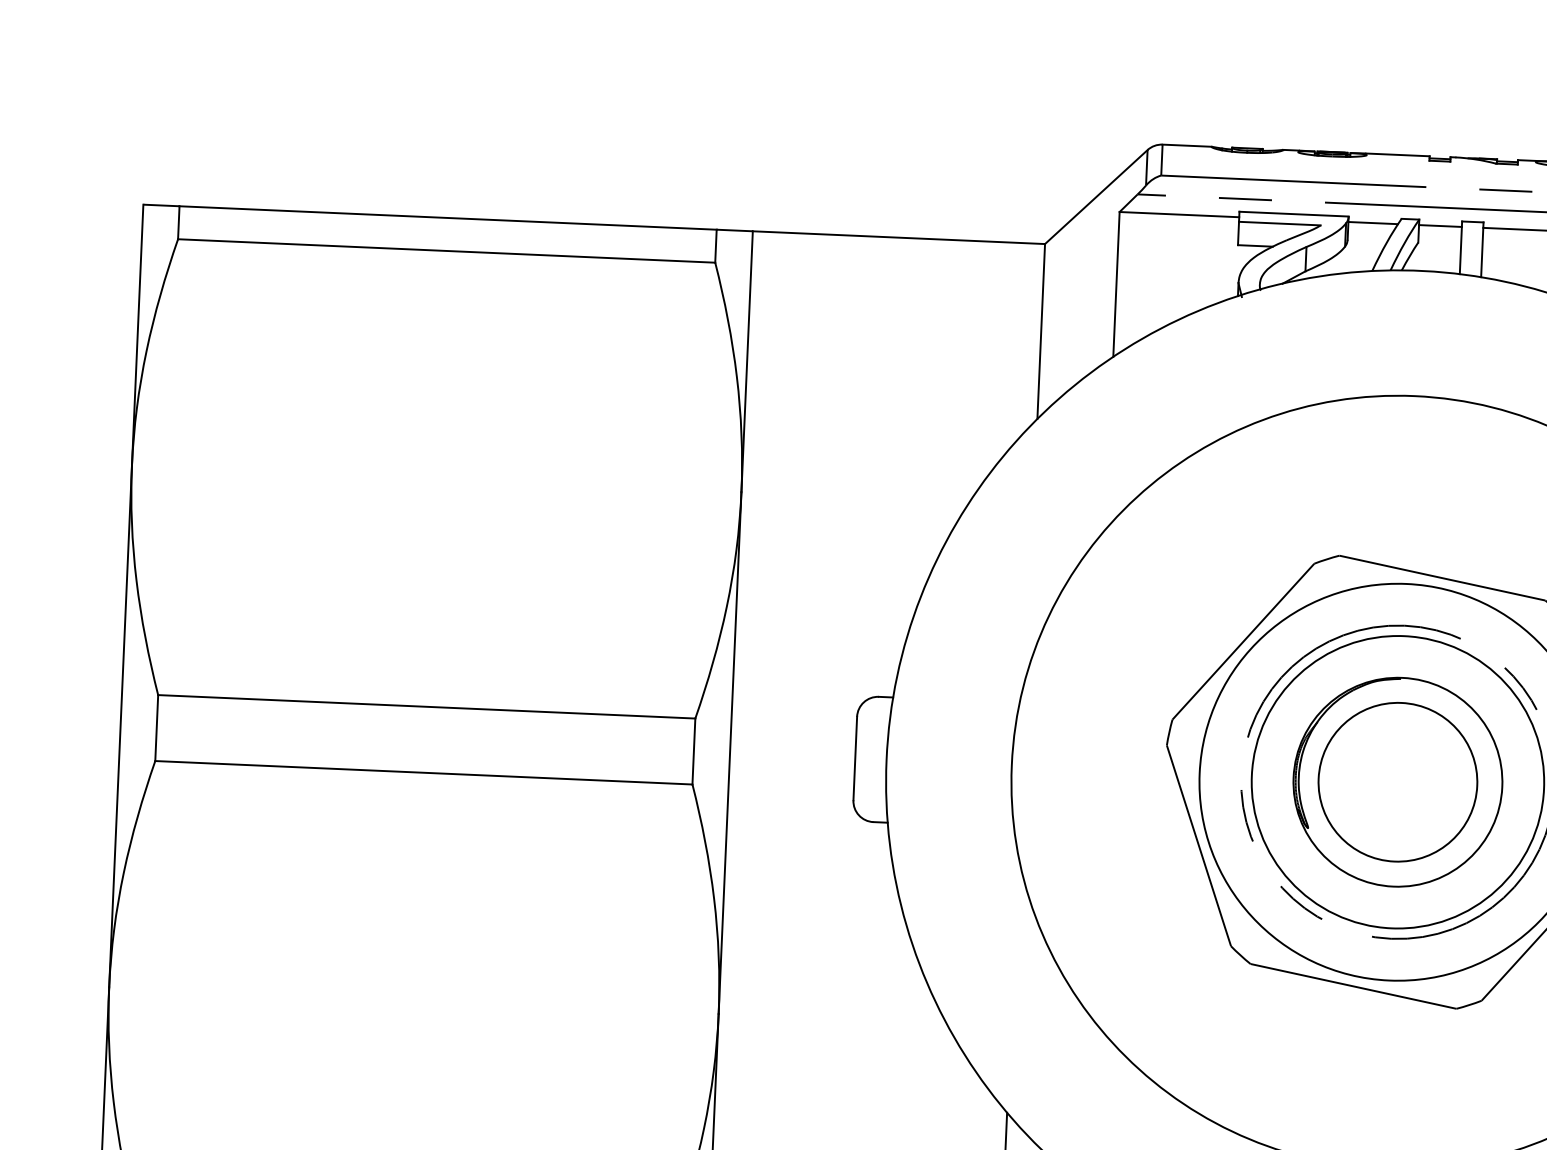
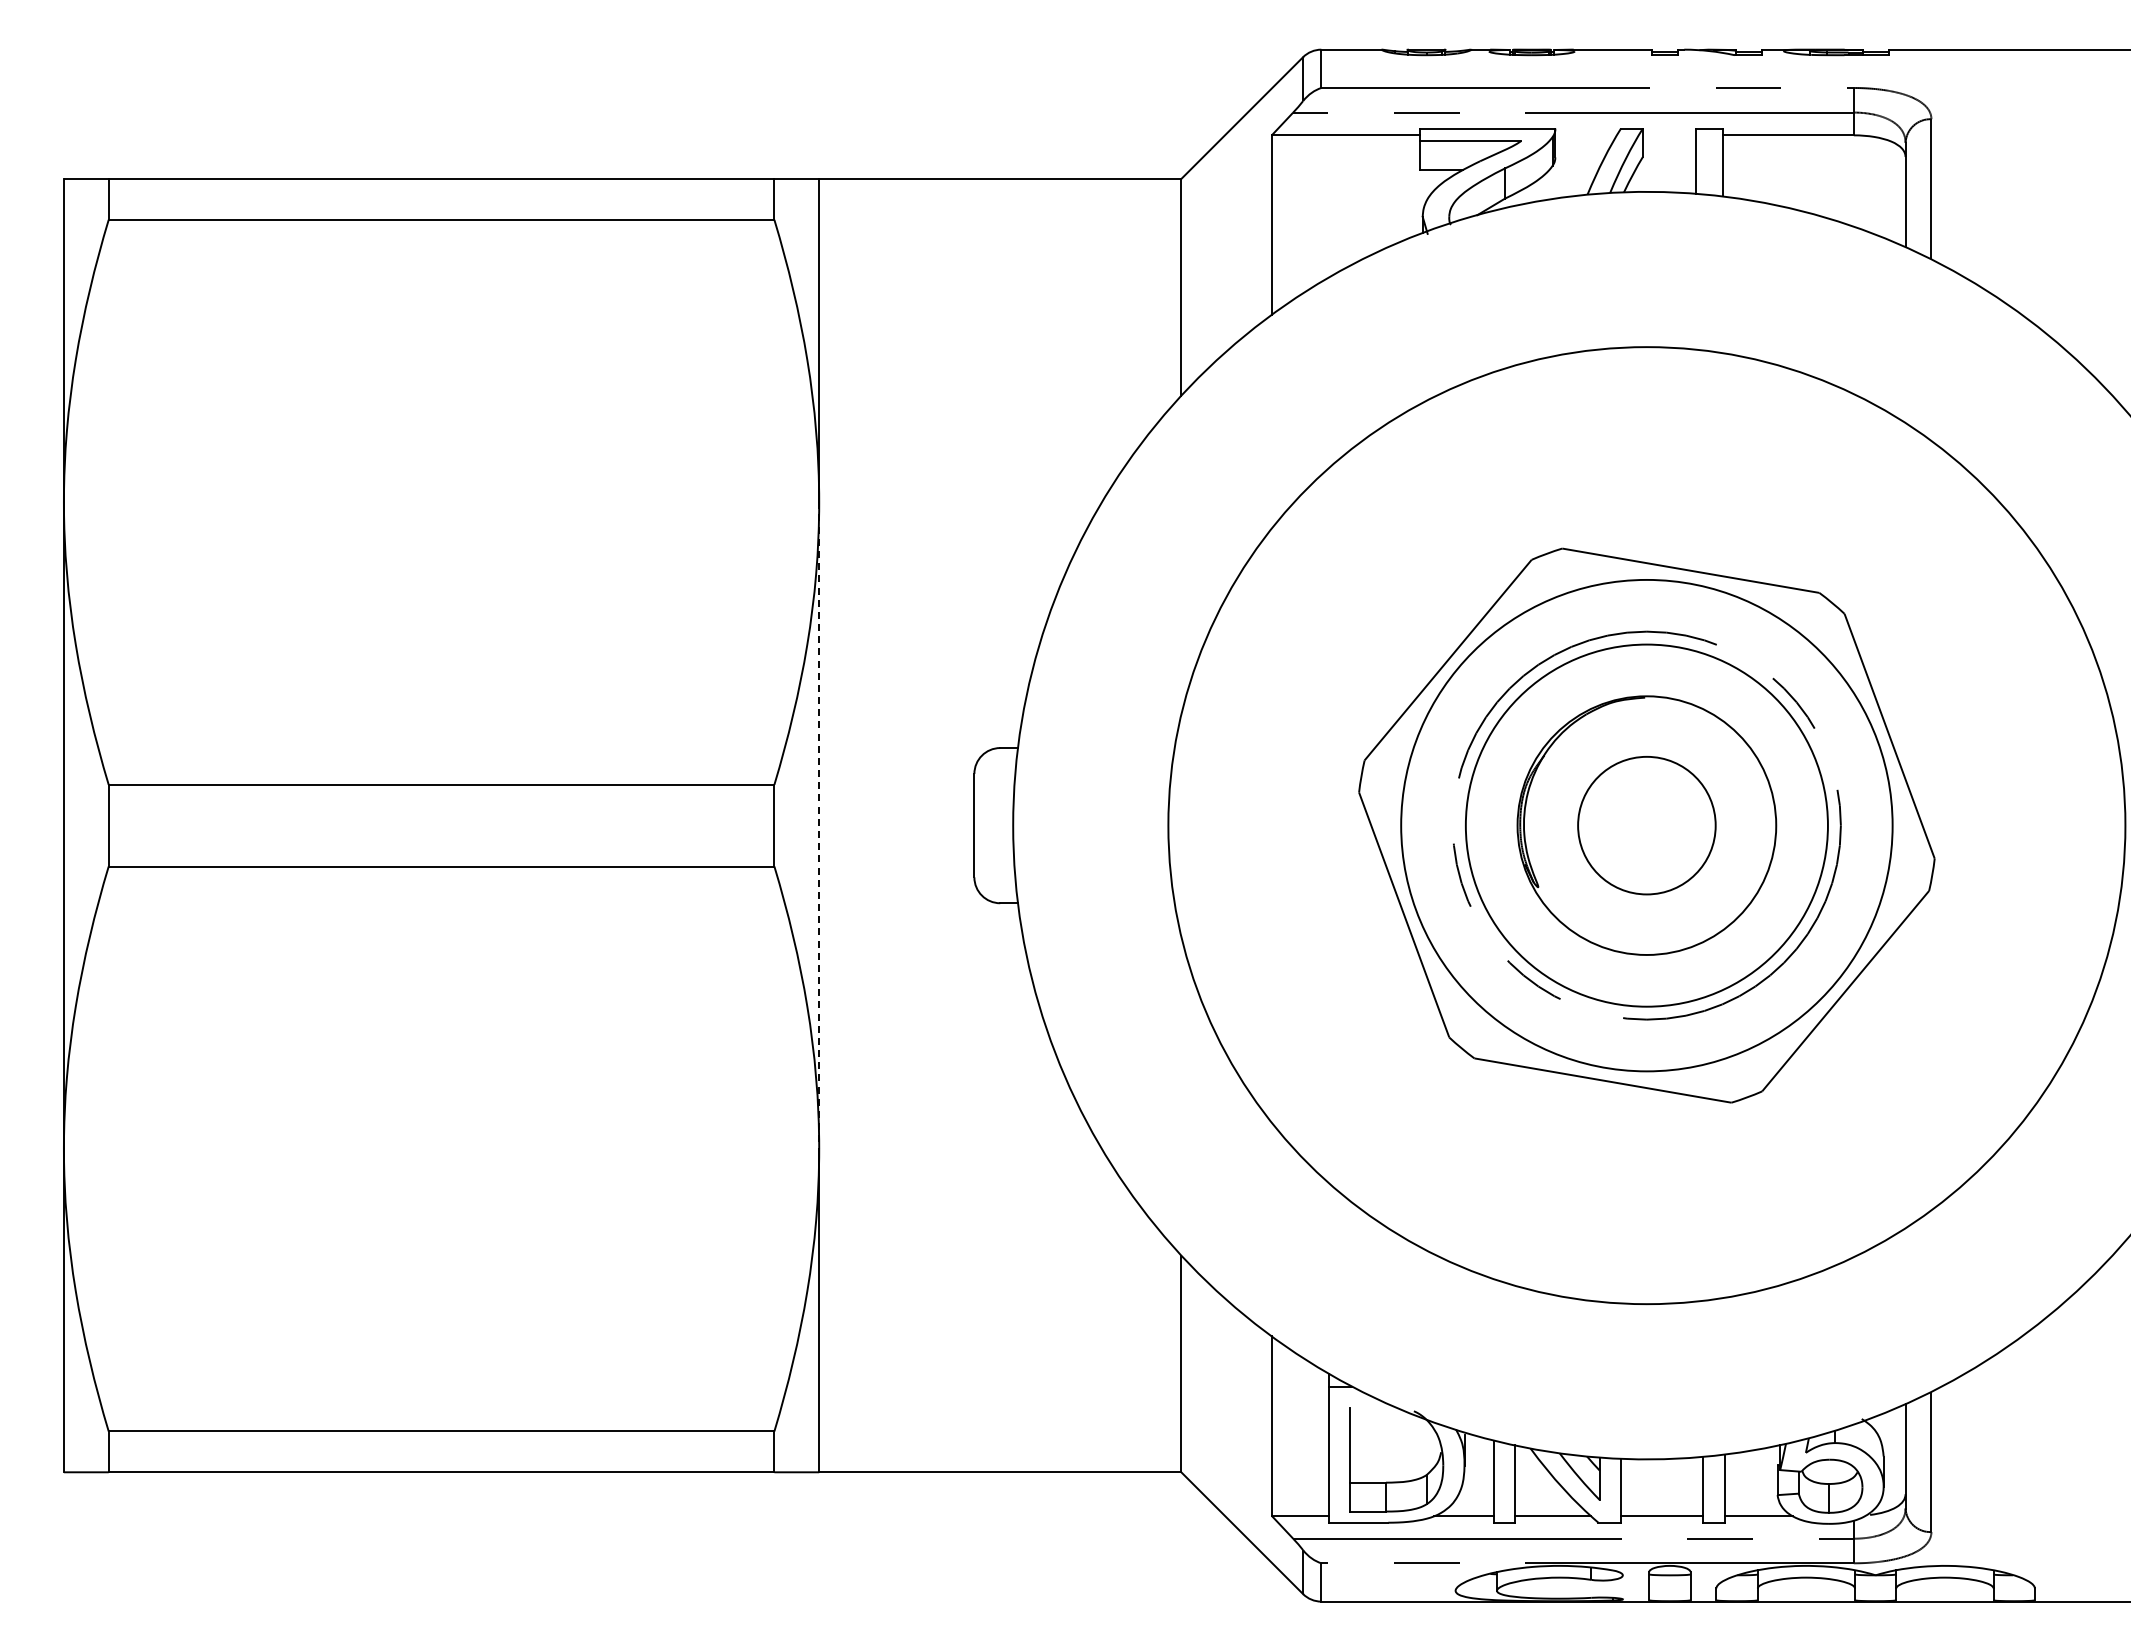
line: (1372, 223) -> (1585, 135), removed
line: (1440, 226) -> (1669, 135), removed
line: (730, 753) -> (819, 826), solid -> dashed
circle: (1397, 782) -> (1646, 825), size x0.7

